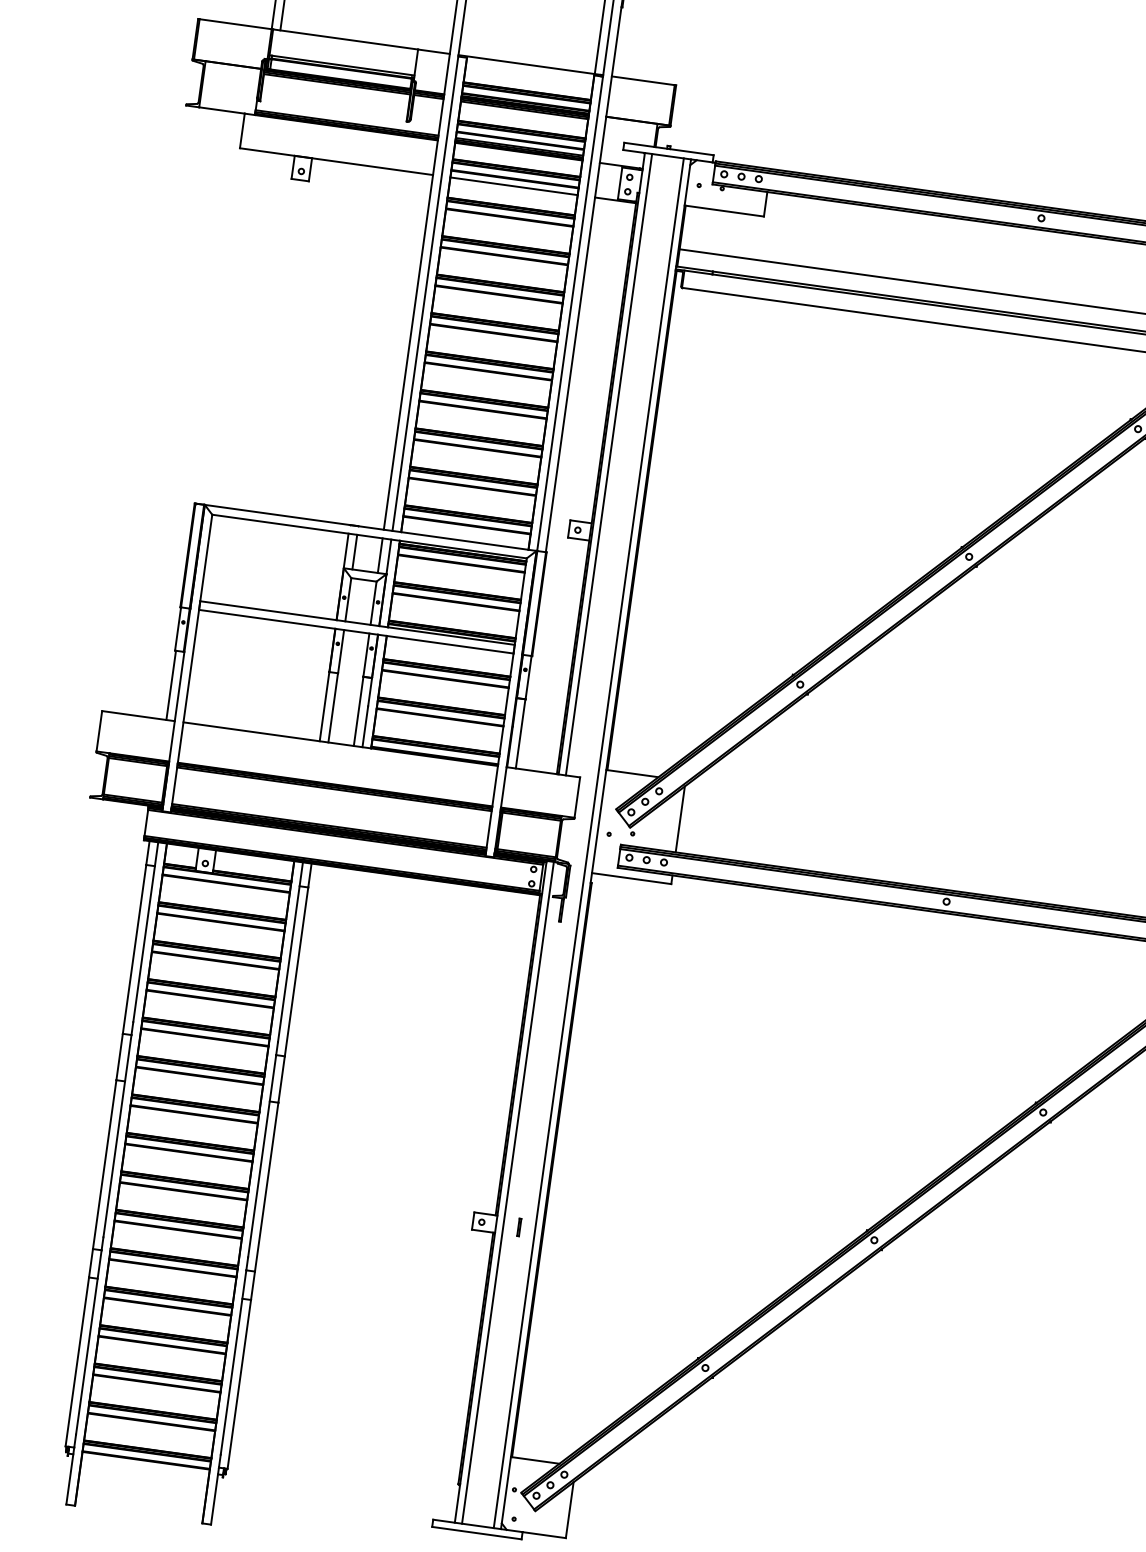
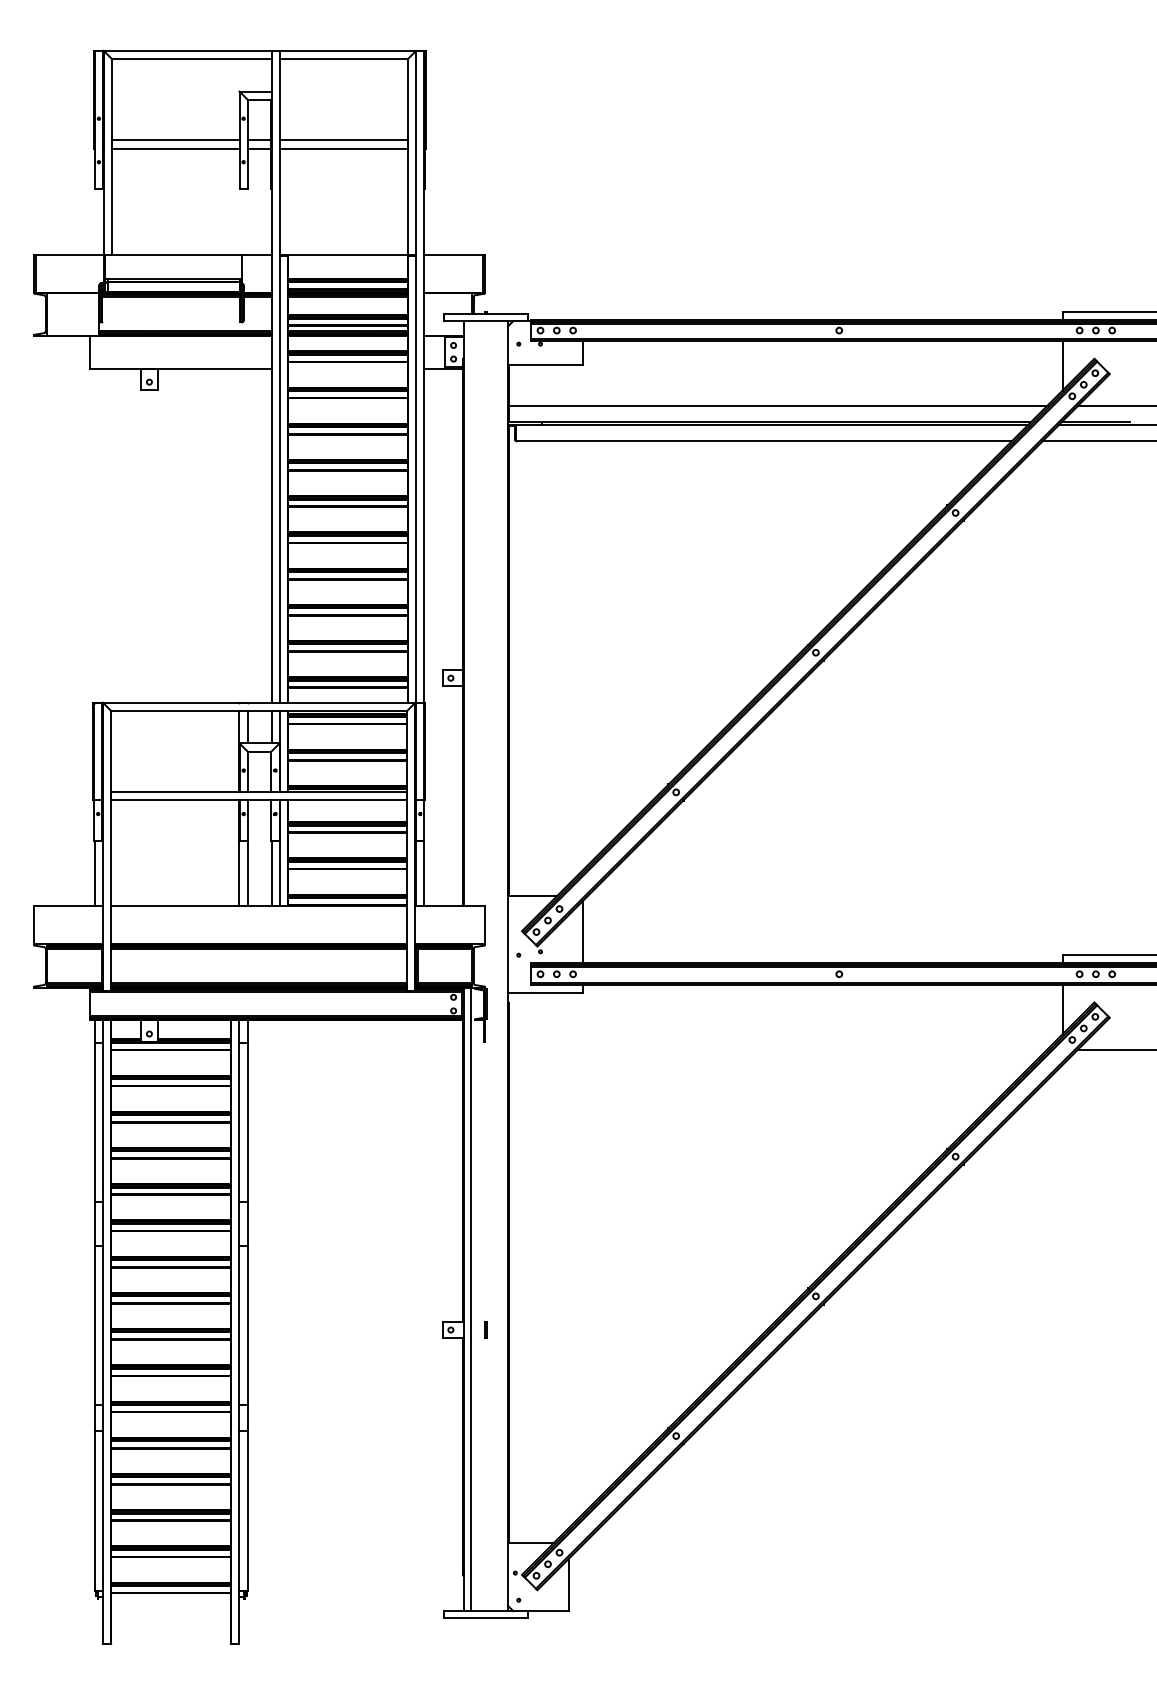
line: (513, 186) -> (347, 368), removed
line: (609, 464) -> (471, 613), removed
line: (589, 843) -> (501, 966), removed

